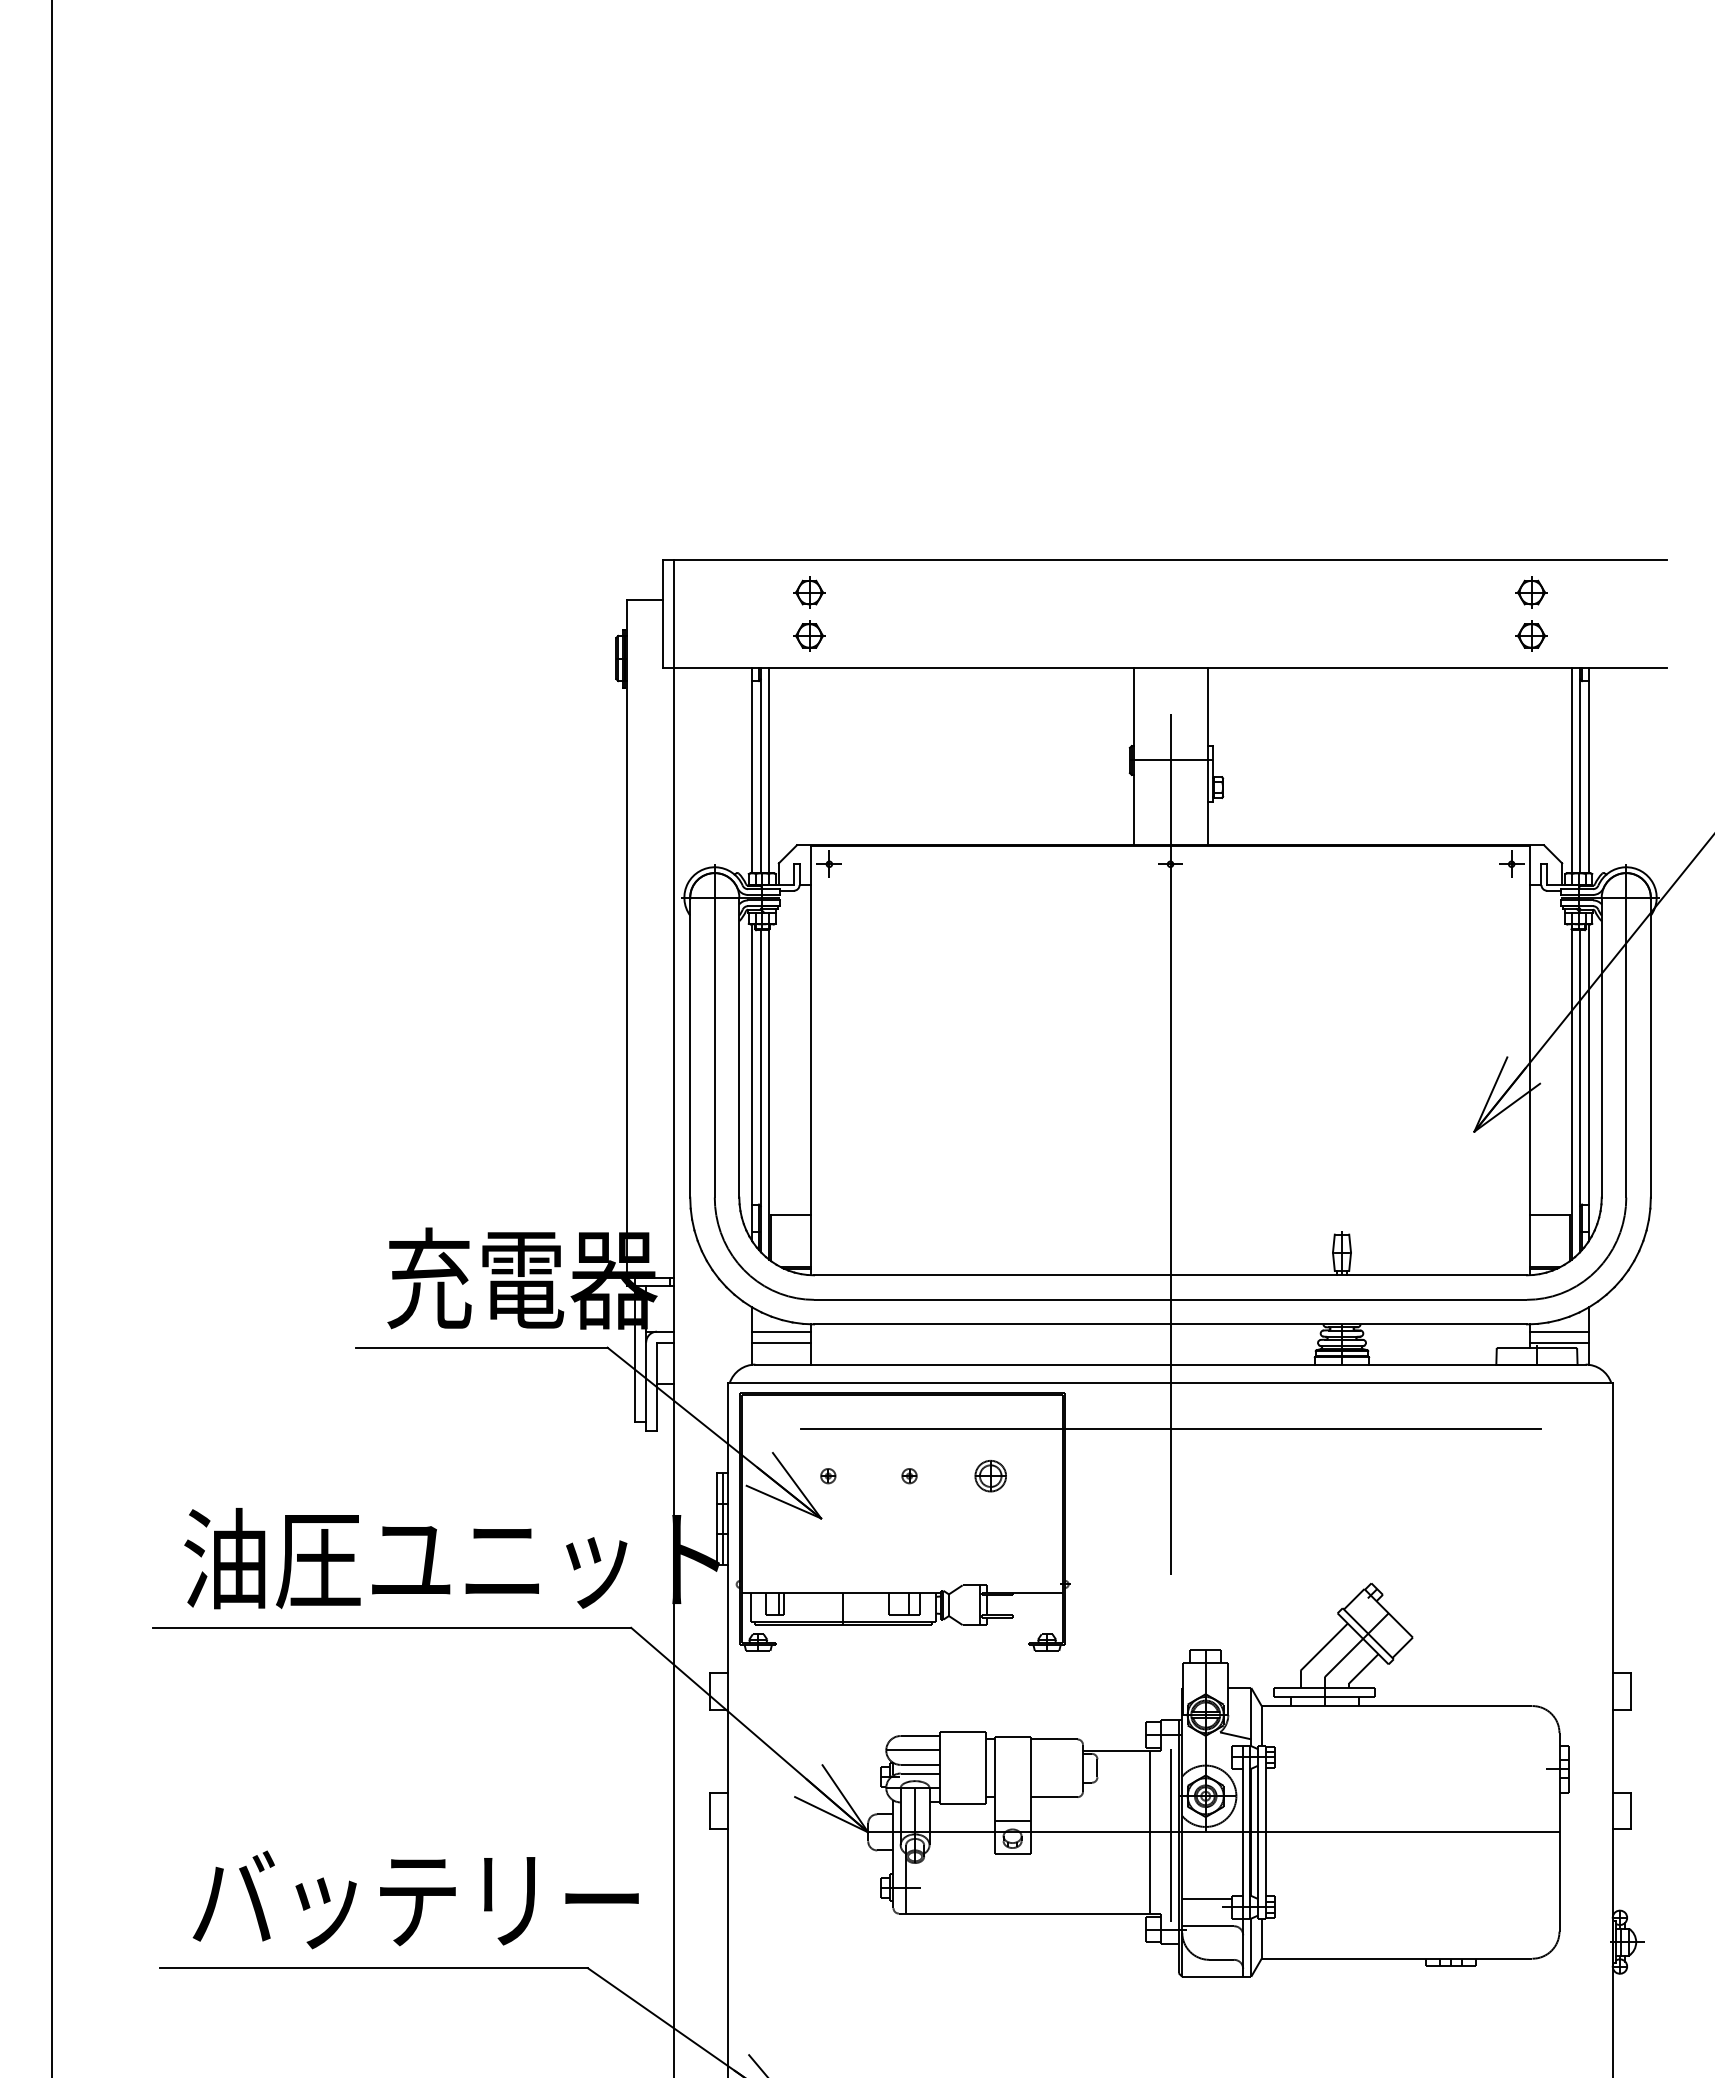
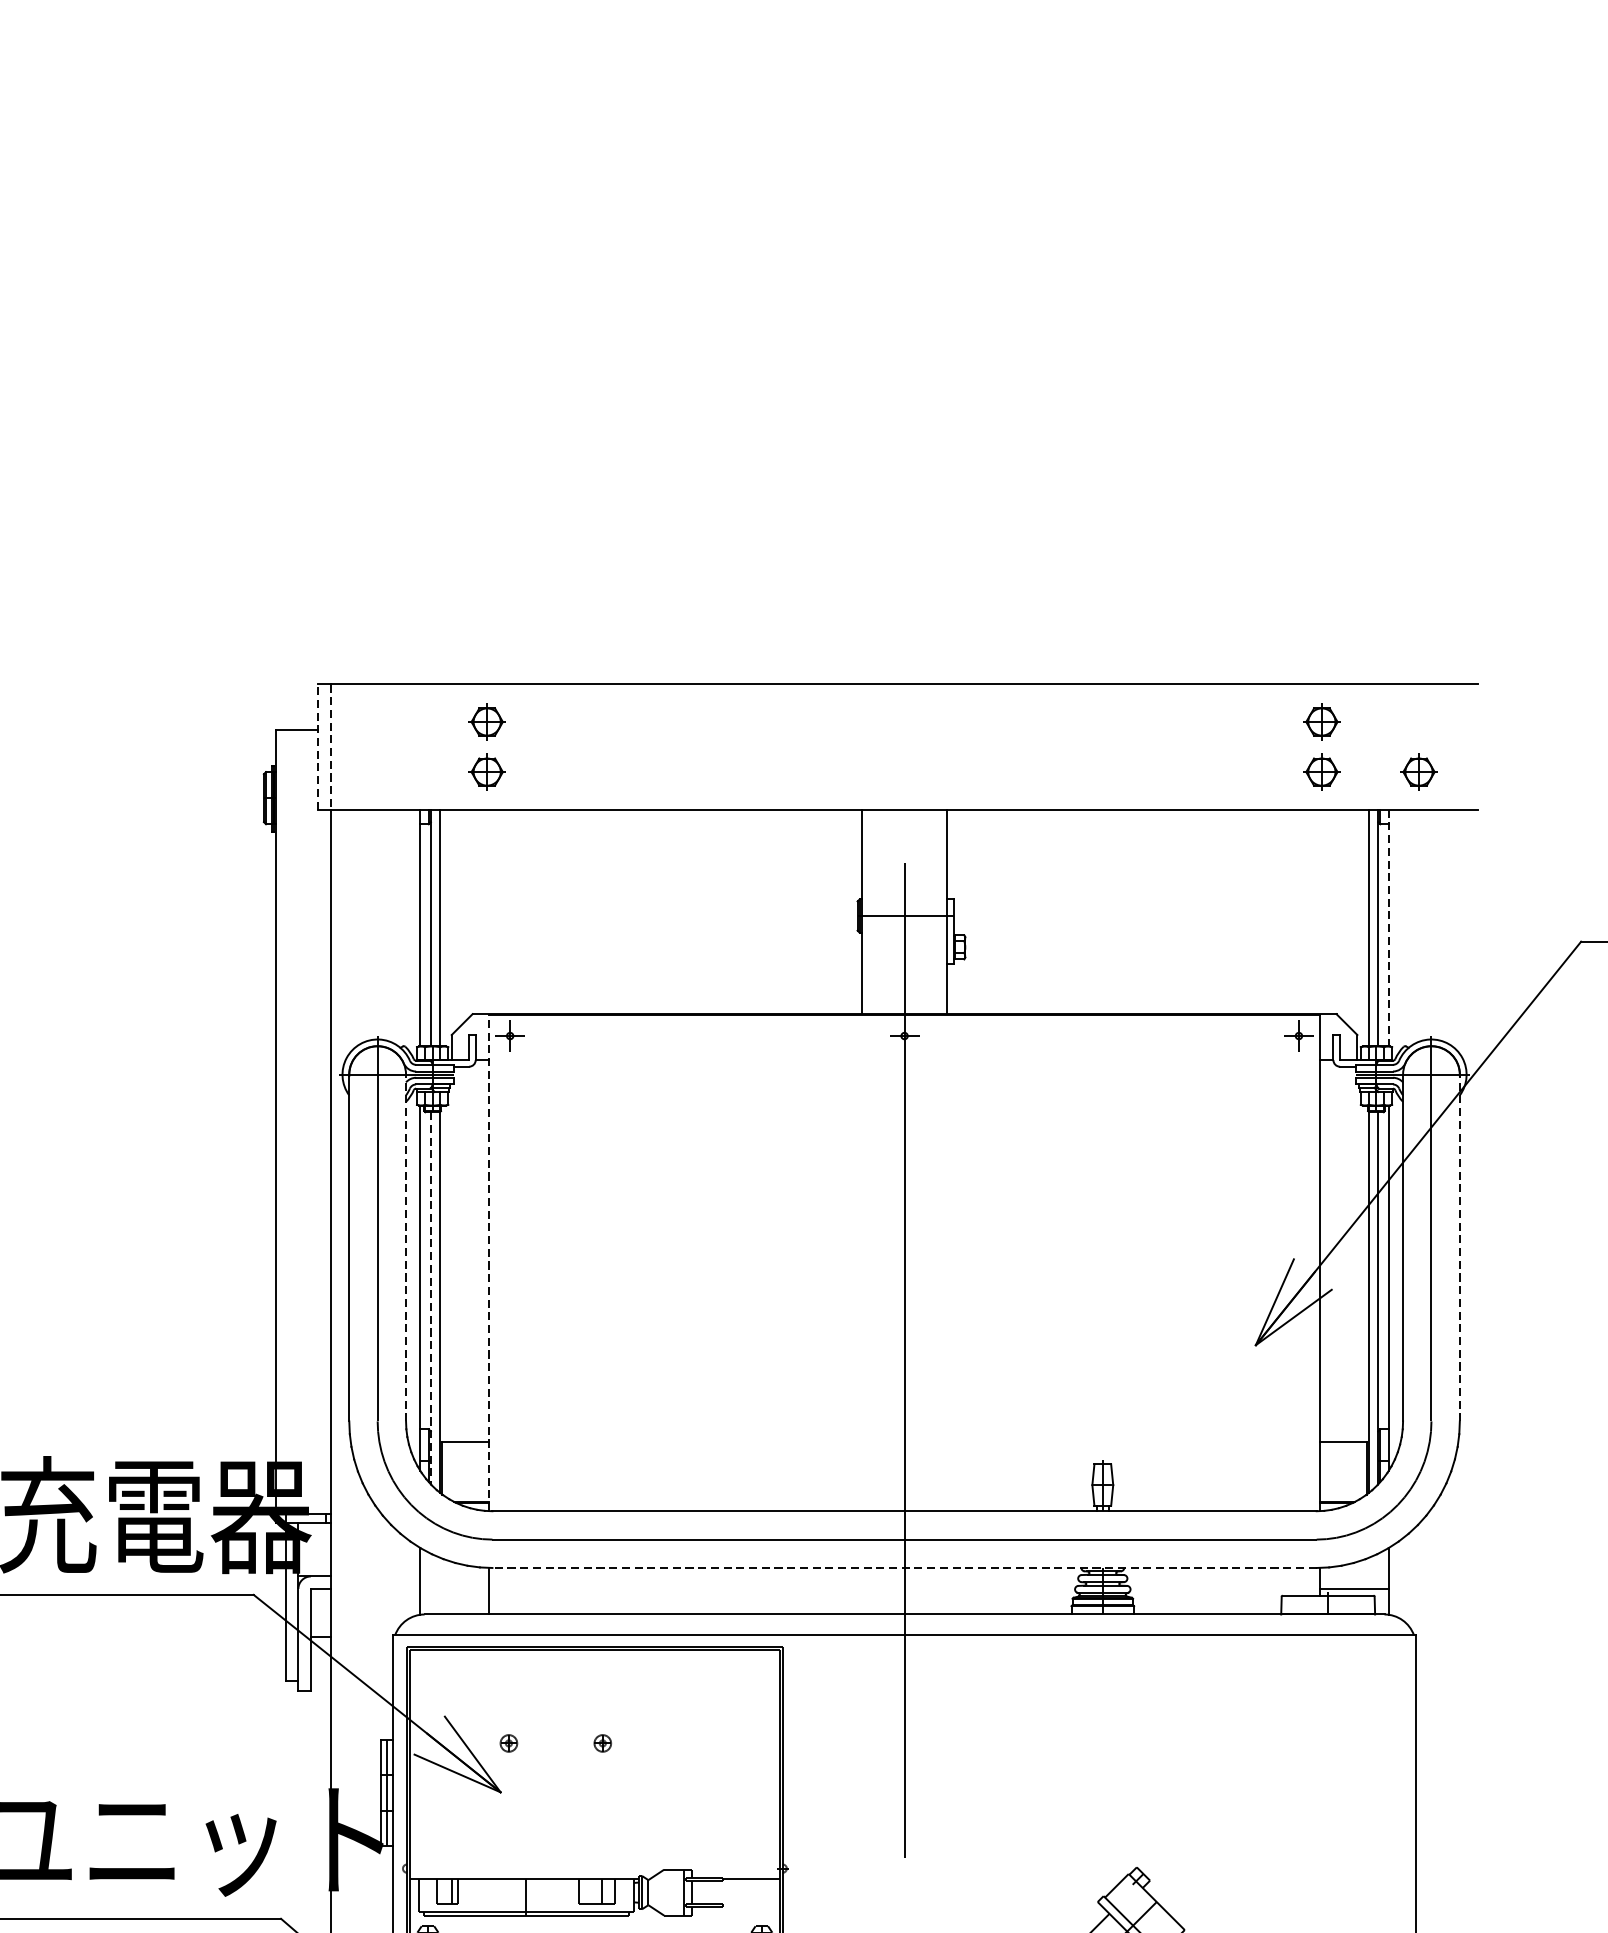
line: (663, 613) -> (318, 746), solid -> dashed
line: (674, 614) -> (331, 747), solid -> dashed
part: (1615, 635) -> (1418, 771), added
line: (1589, 771) -> (1388, 928), solid -> dashed
line: (739, 1047) -> (406, 1247), solid -> dashed
line: (1650, 1047) -> (1459, 1247), solid -> dashed
line: (811, 1060) -> (489, 1262), solid -> dashed
line: (760, 1091) -> (430, 1298), solid -> dashed
line: (1170, 1324) -> (904, 1568), solid -> dashed
line: (781, 1331) -> (454, 1576), removed
line: (1559, 1331) -> (1354, 1576), removed
line: (781, 1342) -> (454, 1588), removed
line: (1170, 1428) -> (904, 1688), removed
part: (990, 1476) -> (696, 1743), removed

